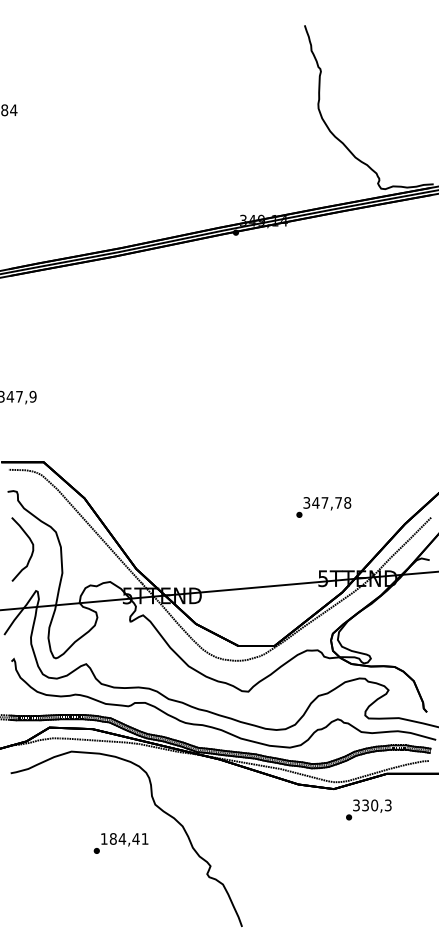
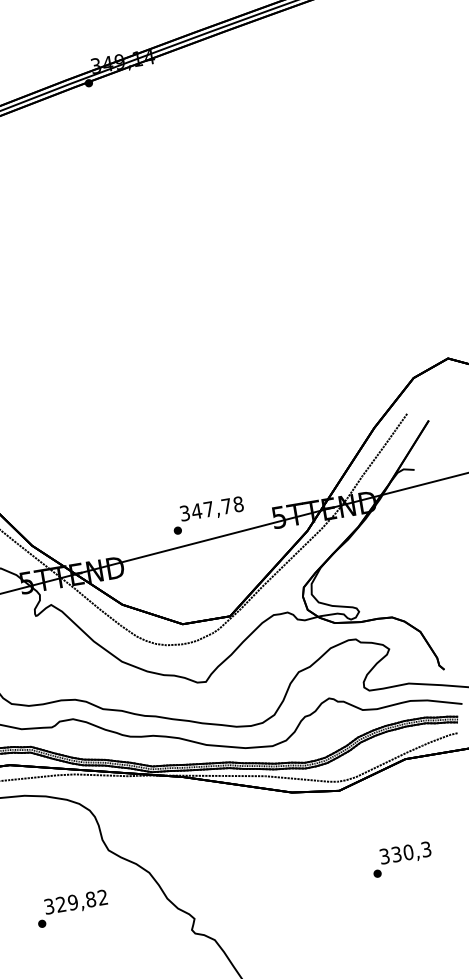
text: (323, 507) -> (207, 515), moved
text: (368, 809) -> (401, 859), moved
text: (124, 838) -> (75, 901), 184,41 -> 329,82

